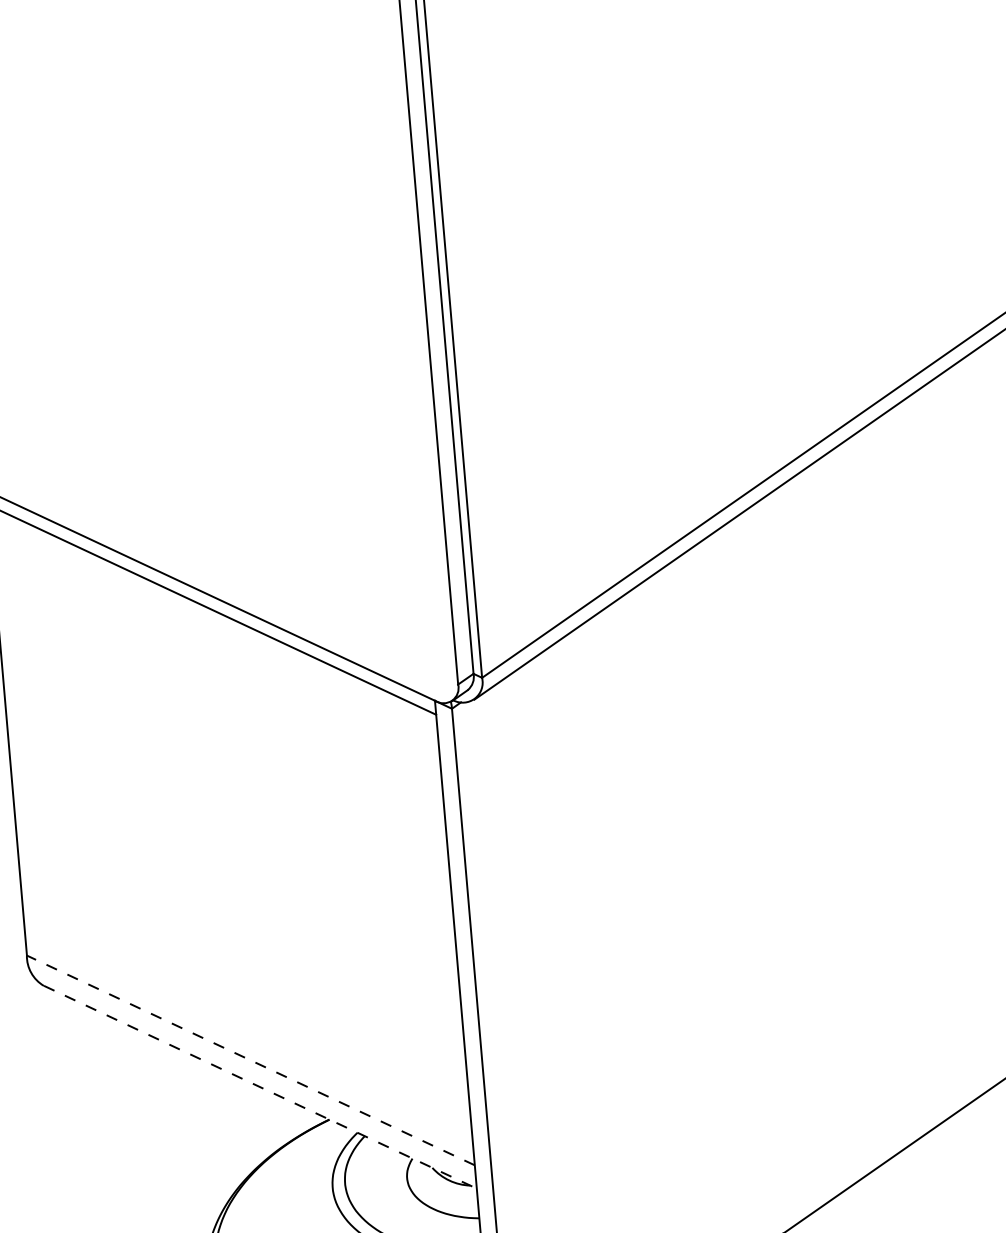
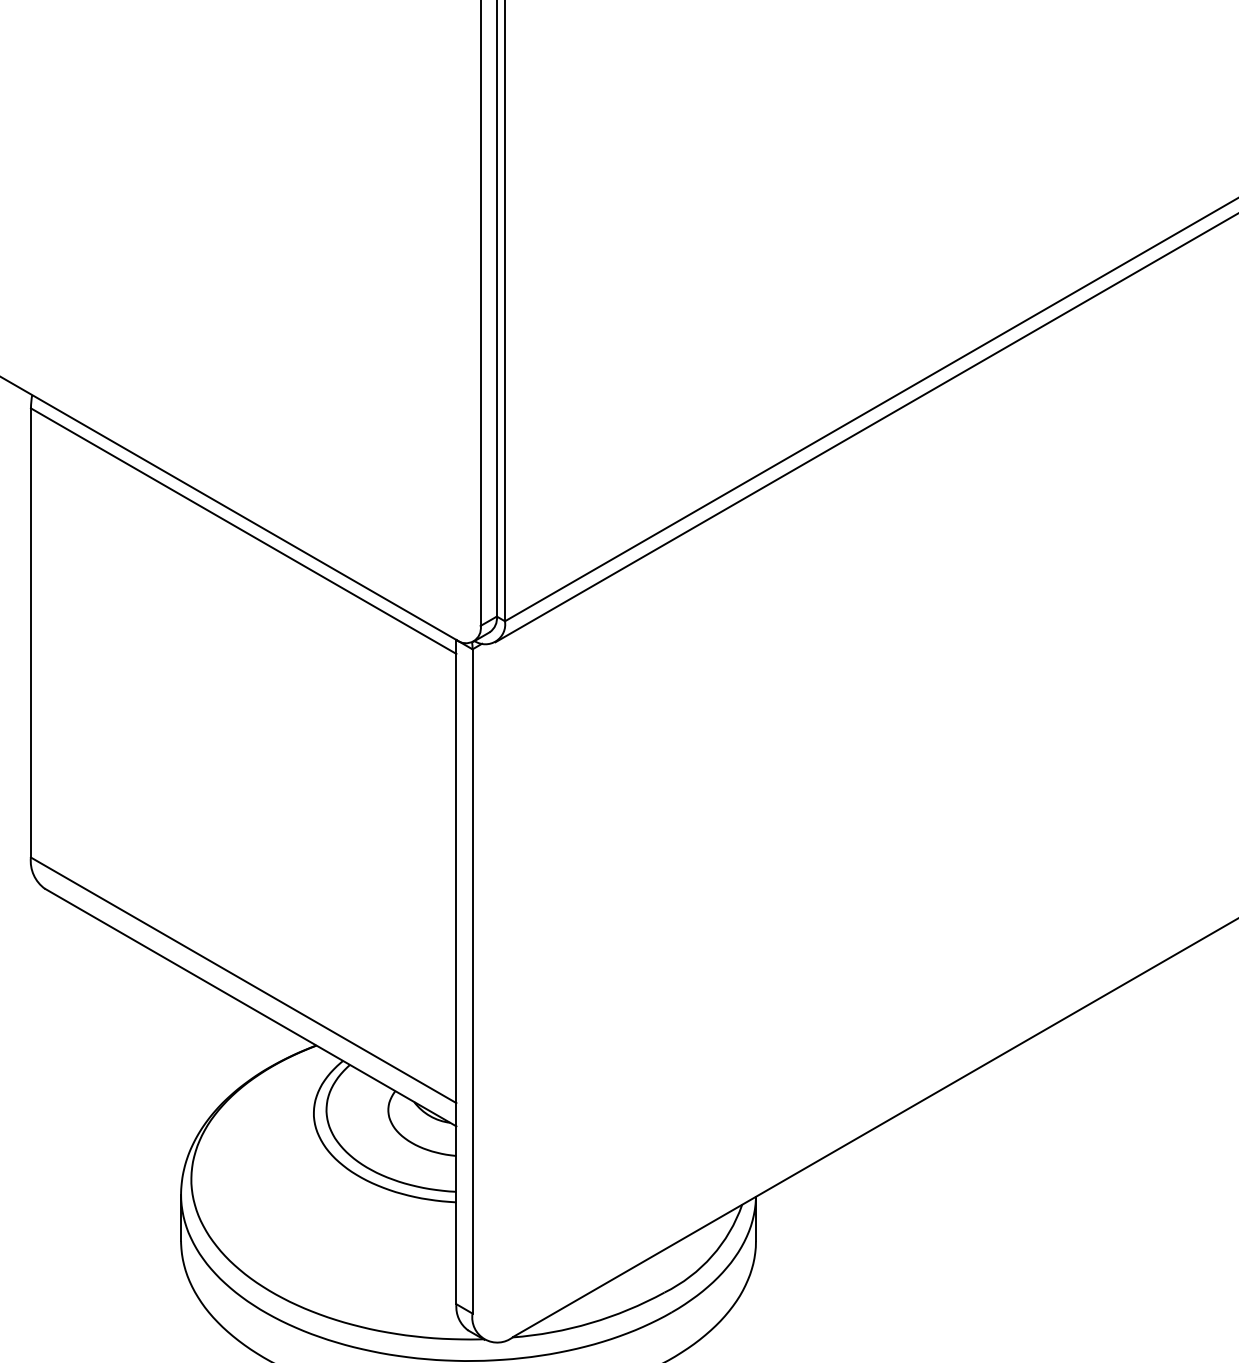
line: (250, 1060) -> (243, 980), dashed -> solid
line: (261, 1087) -> (251, 1007), dashed -> solid

